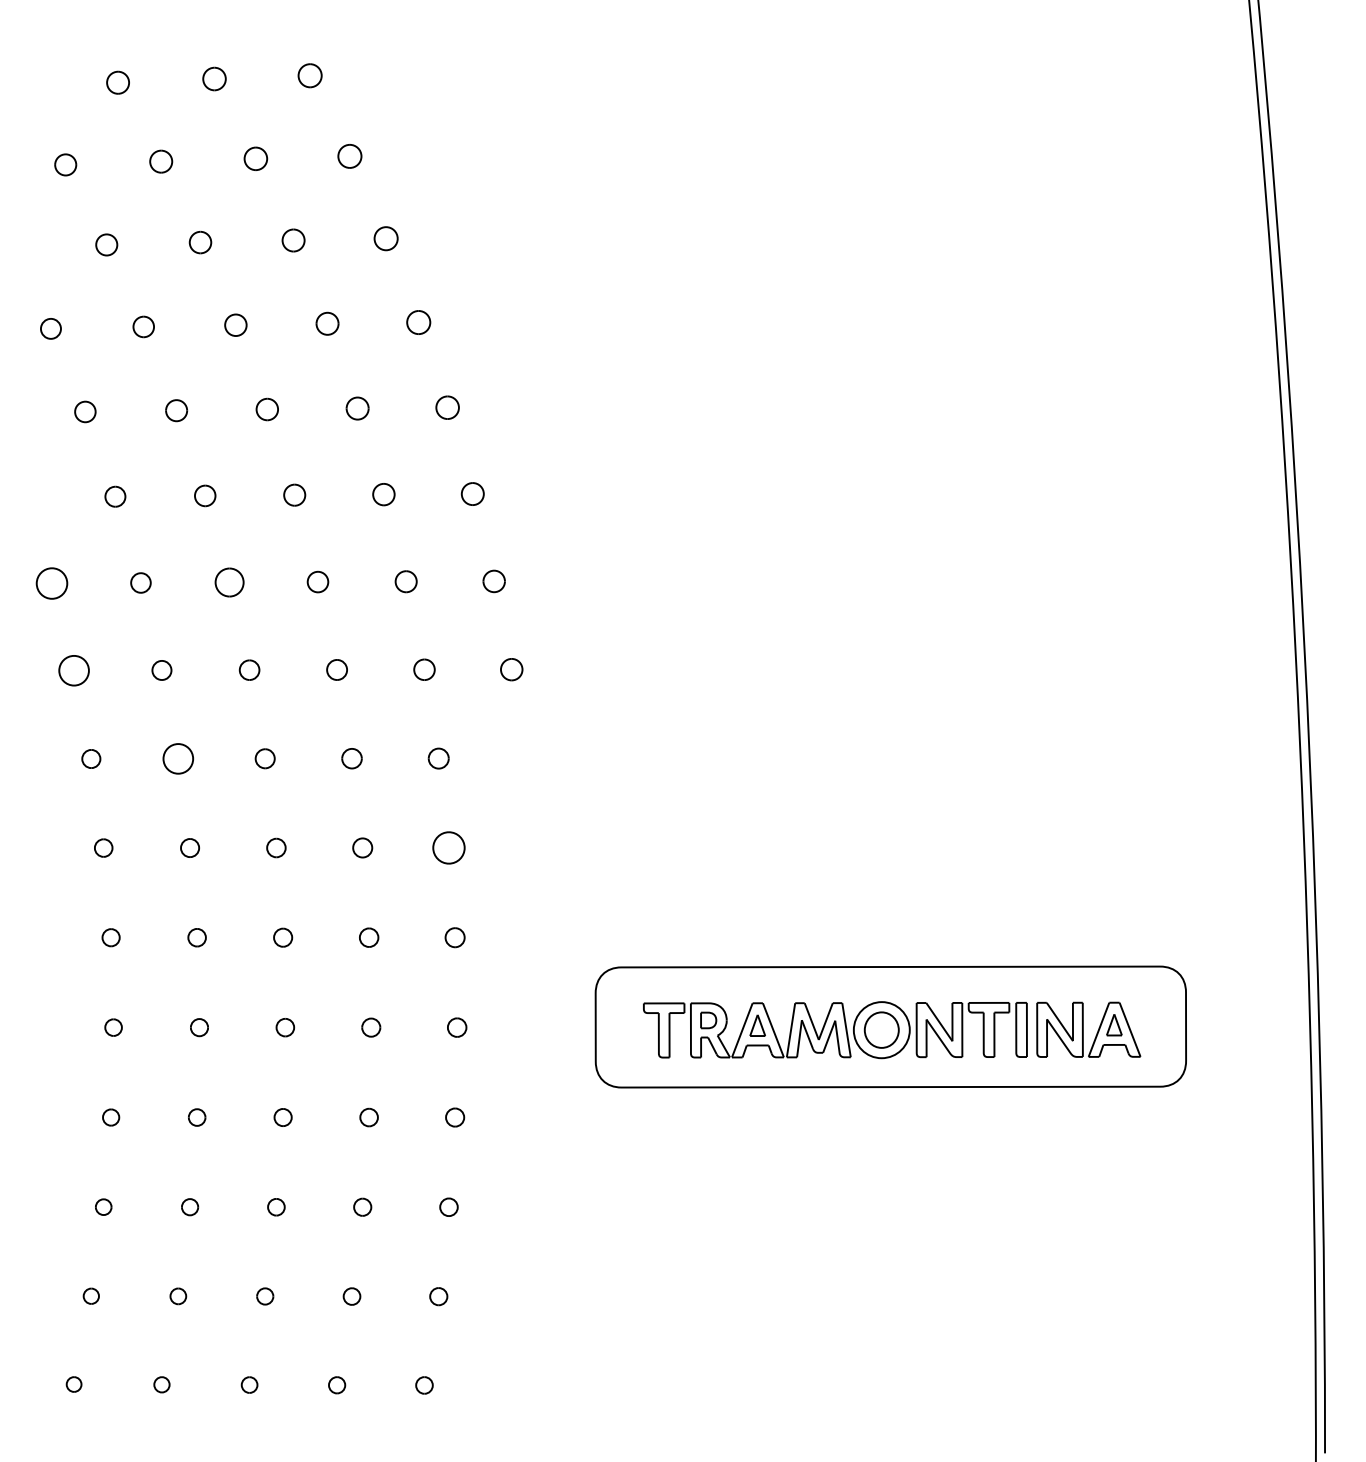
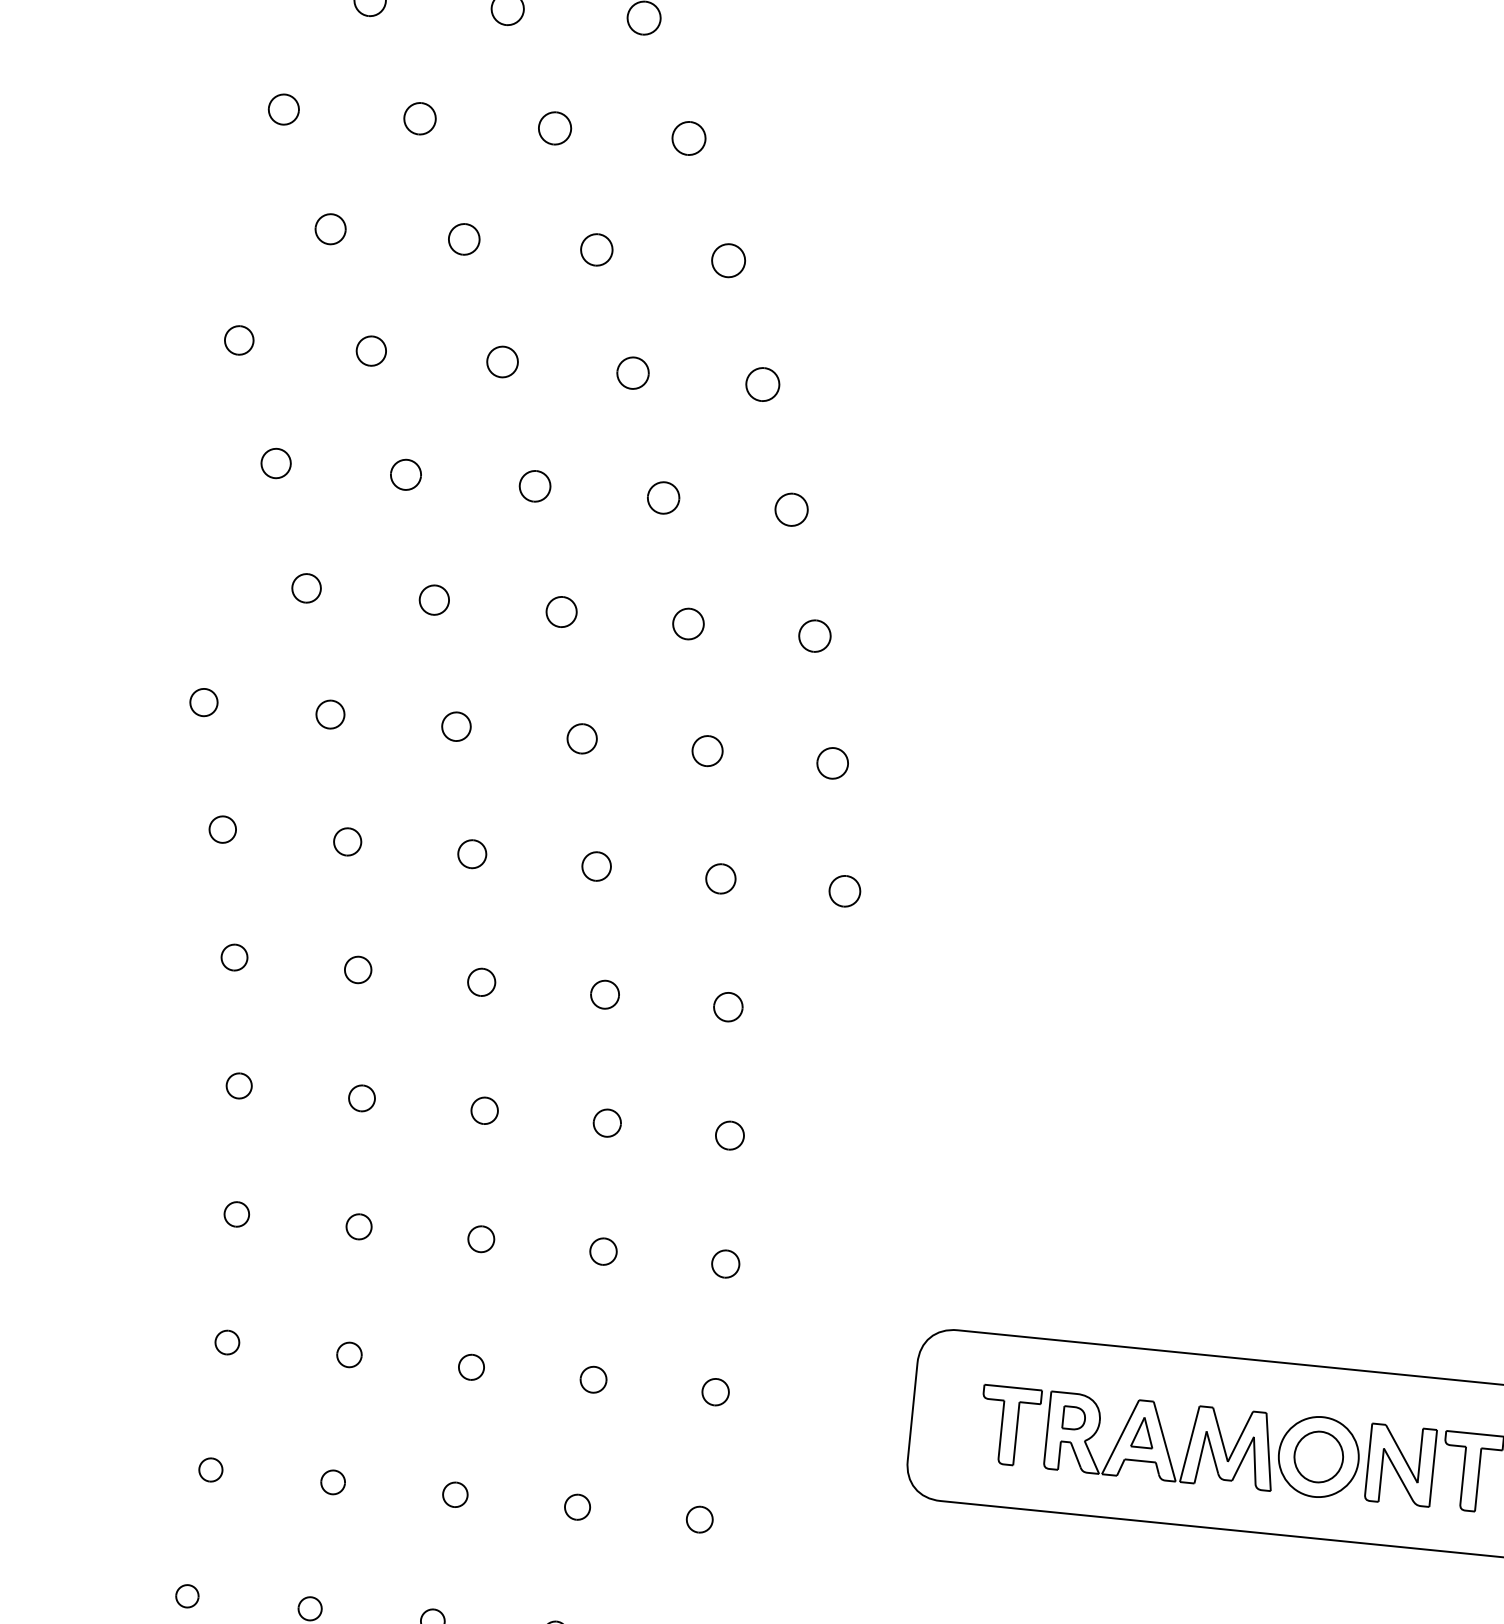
part: (229, 582) -> (456, 726), size x0.71
circle: (51, 583) -> (203, 702), size x0.62
circle: (73, 670) -> (221, 829), size x0.62
circle: (178, 758) -> (358, 969), size x0.62
part: (448, 847) -> (729, 1134), size x0.62

